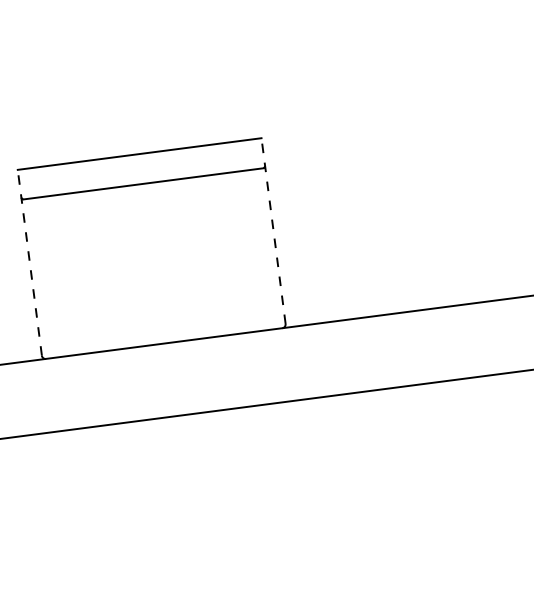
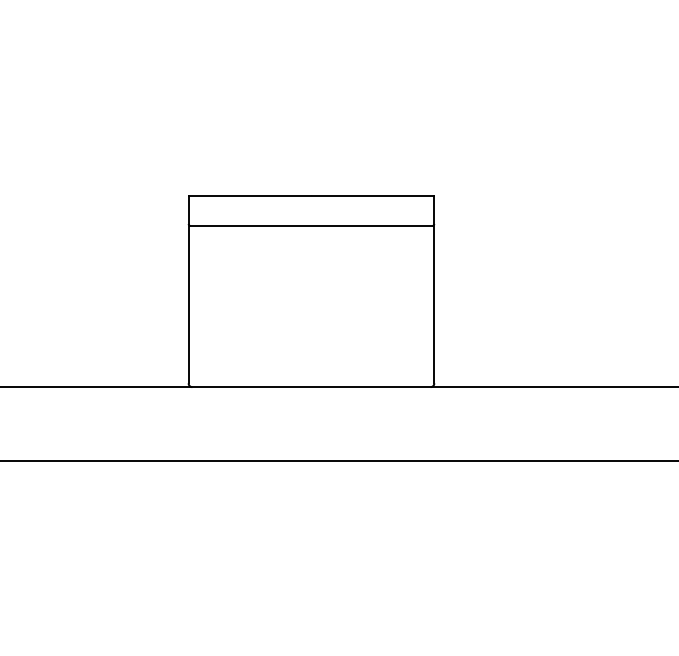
line: (273, 230) -> (434, 289), dashed -> solid
line: (29, 262) -> (188, 289), dashed -> solid

